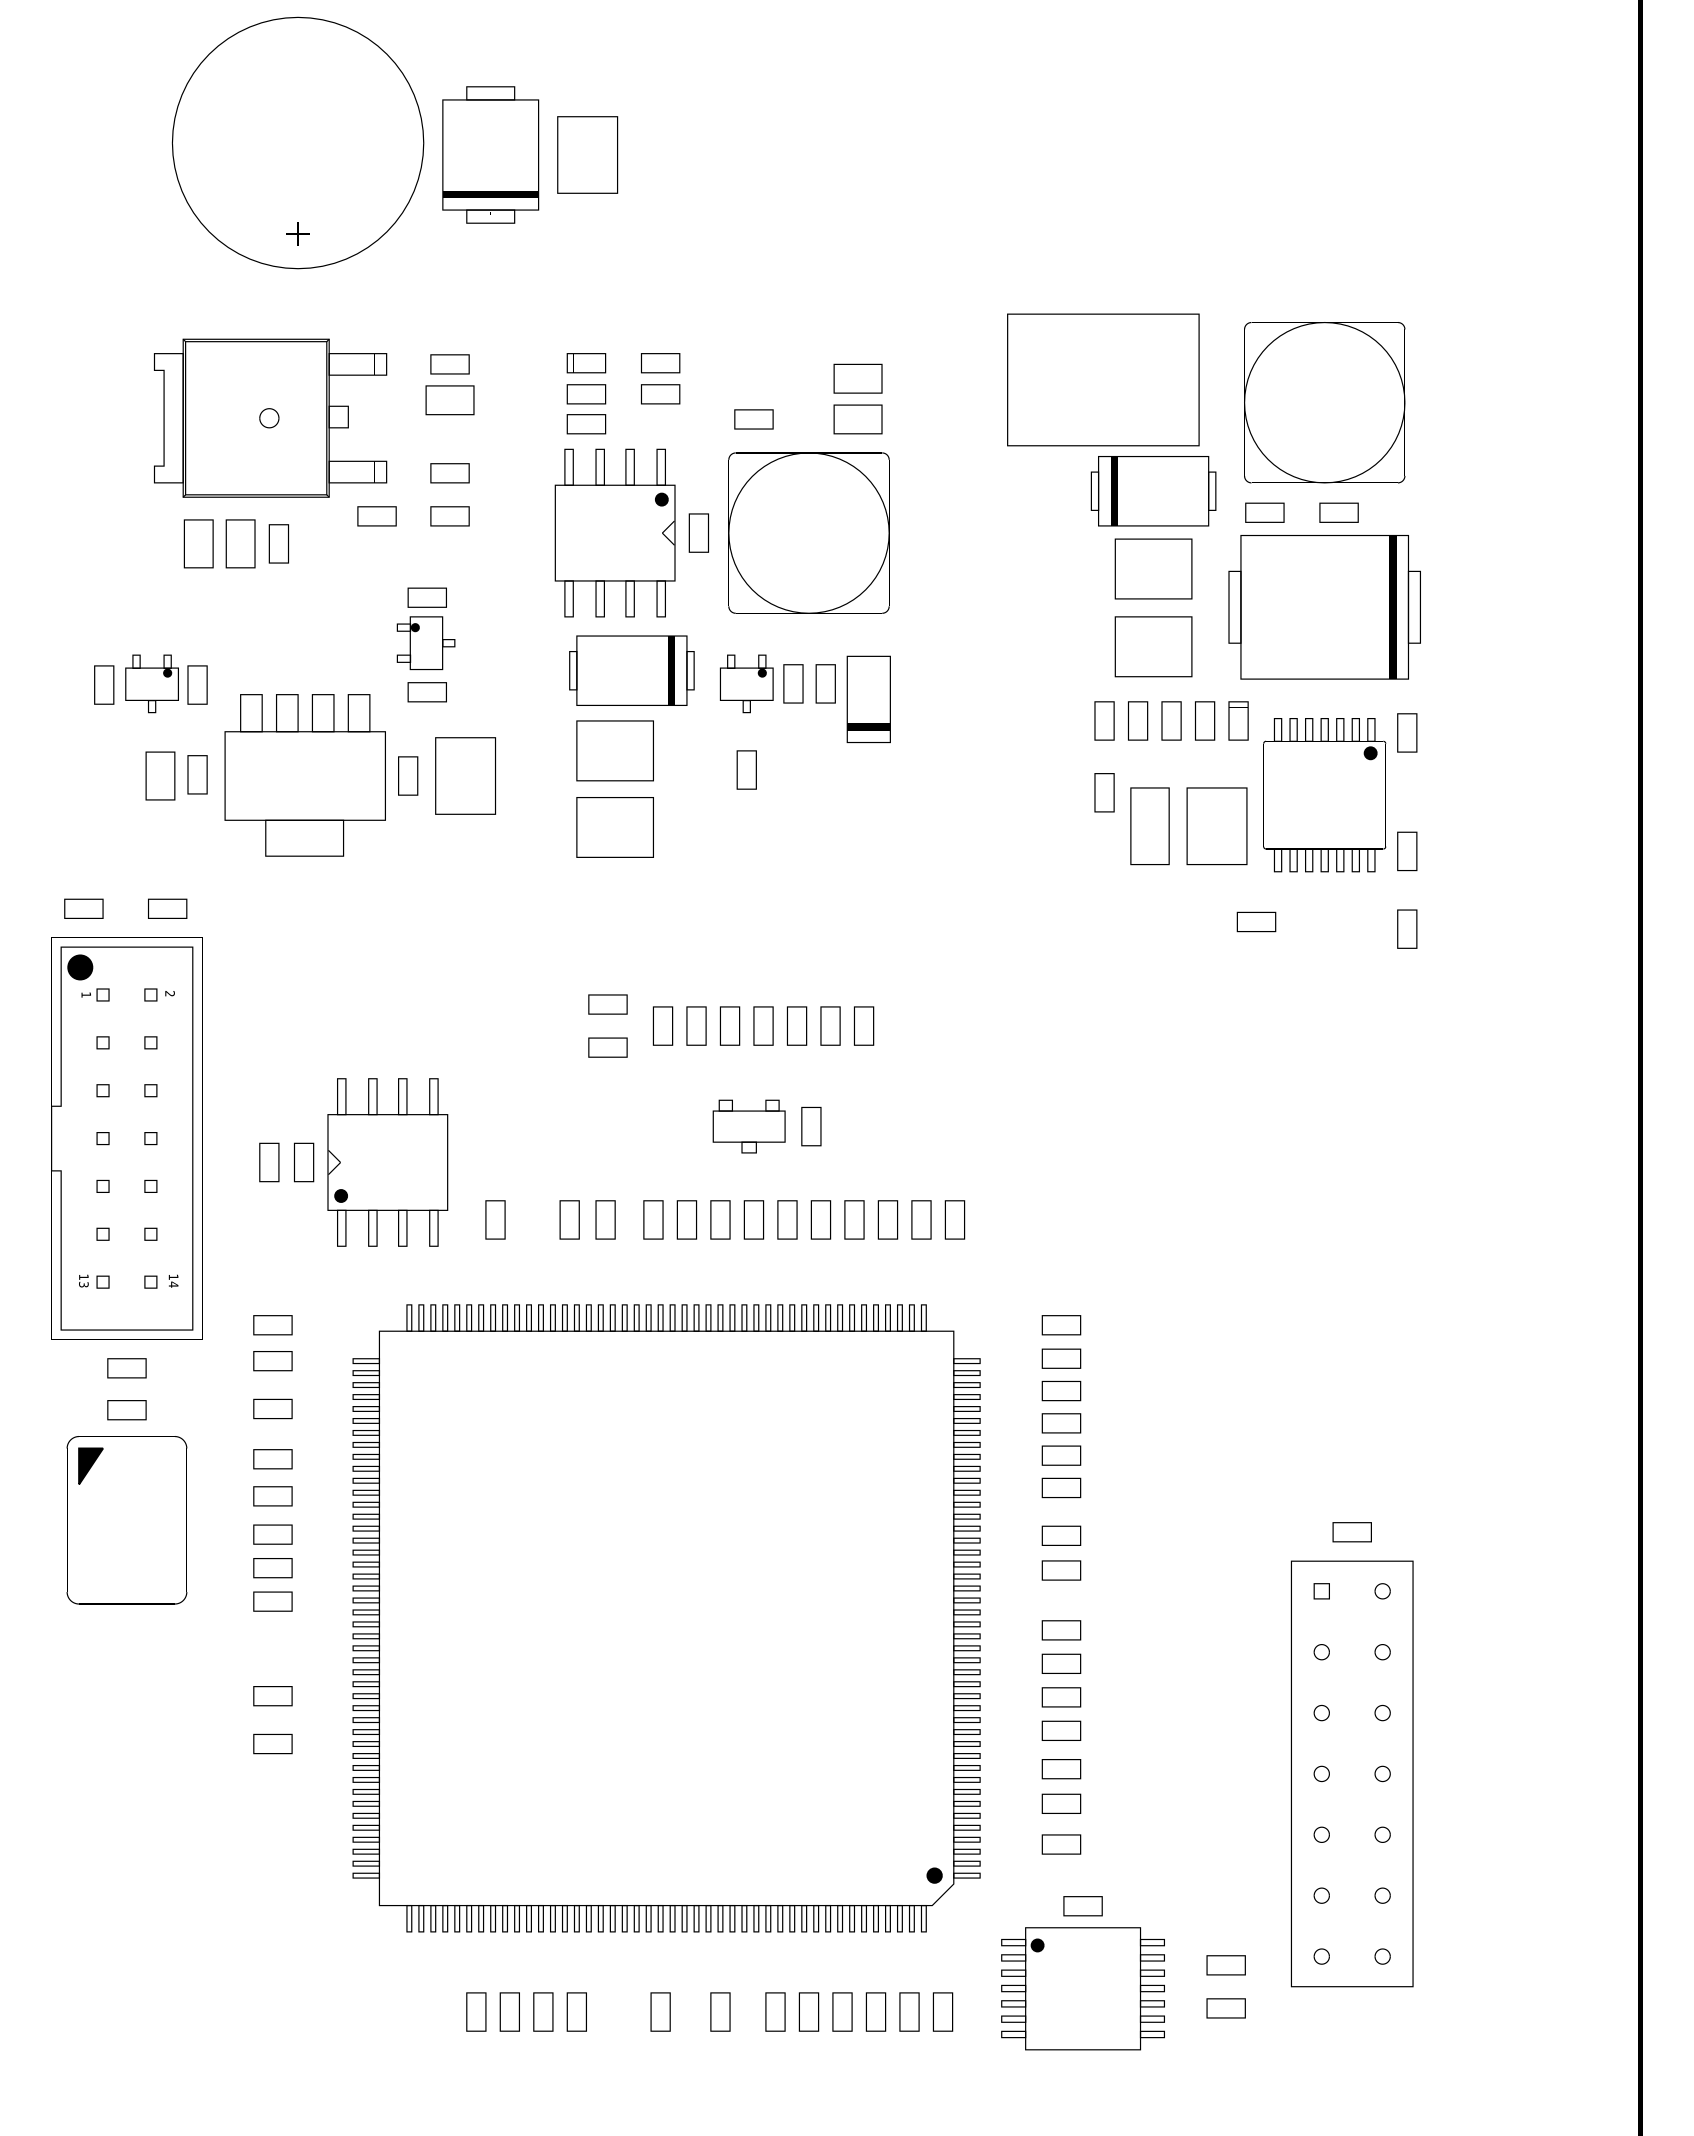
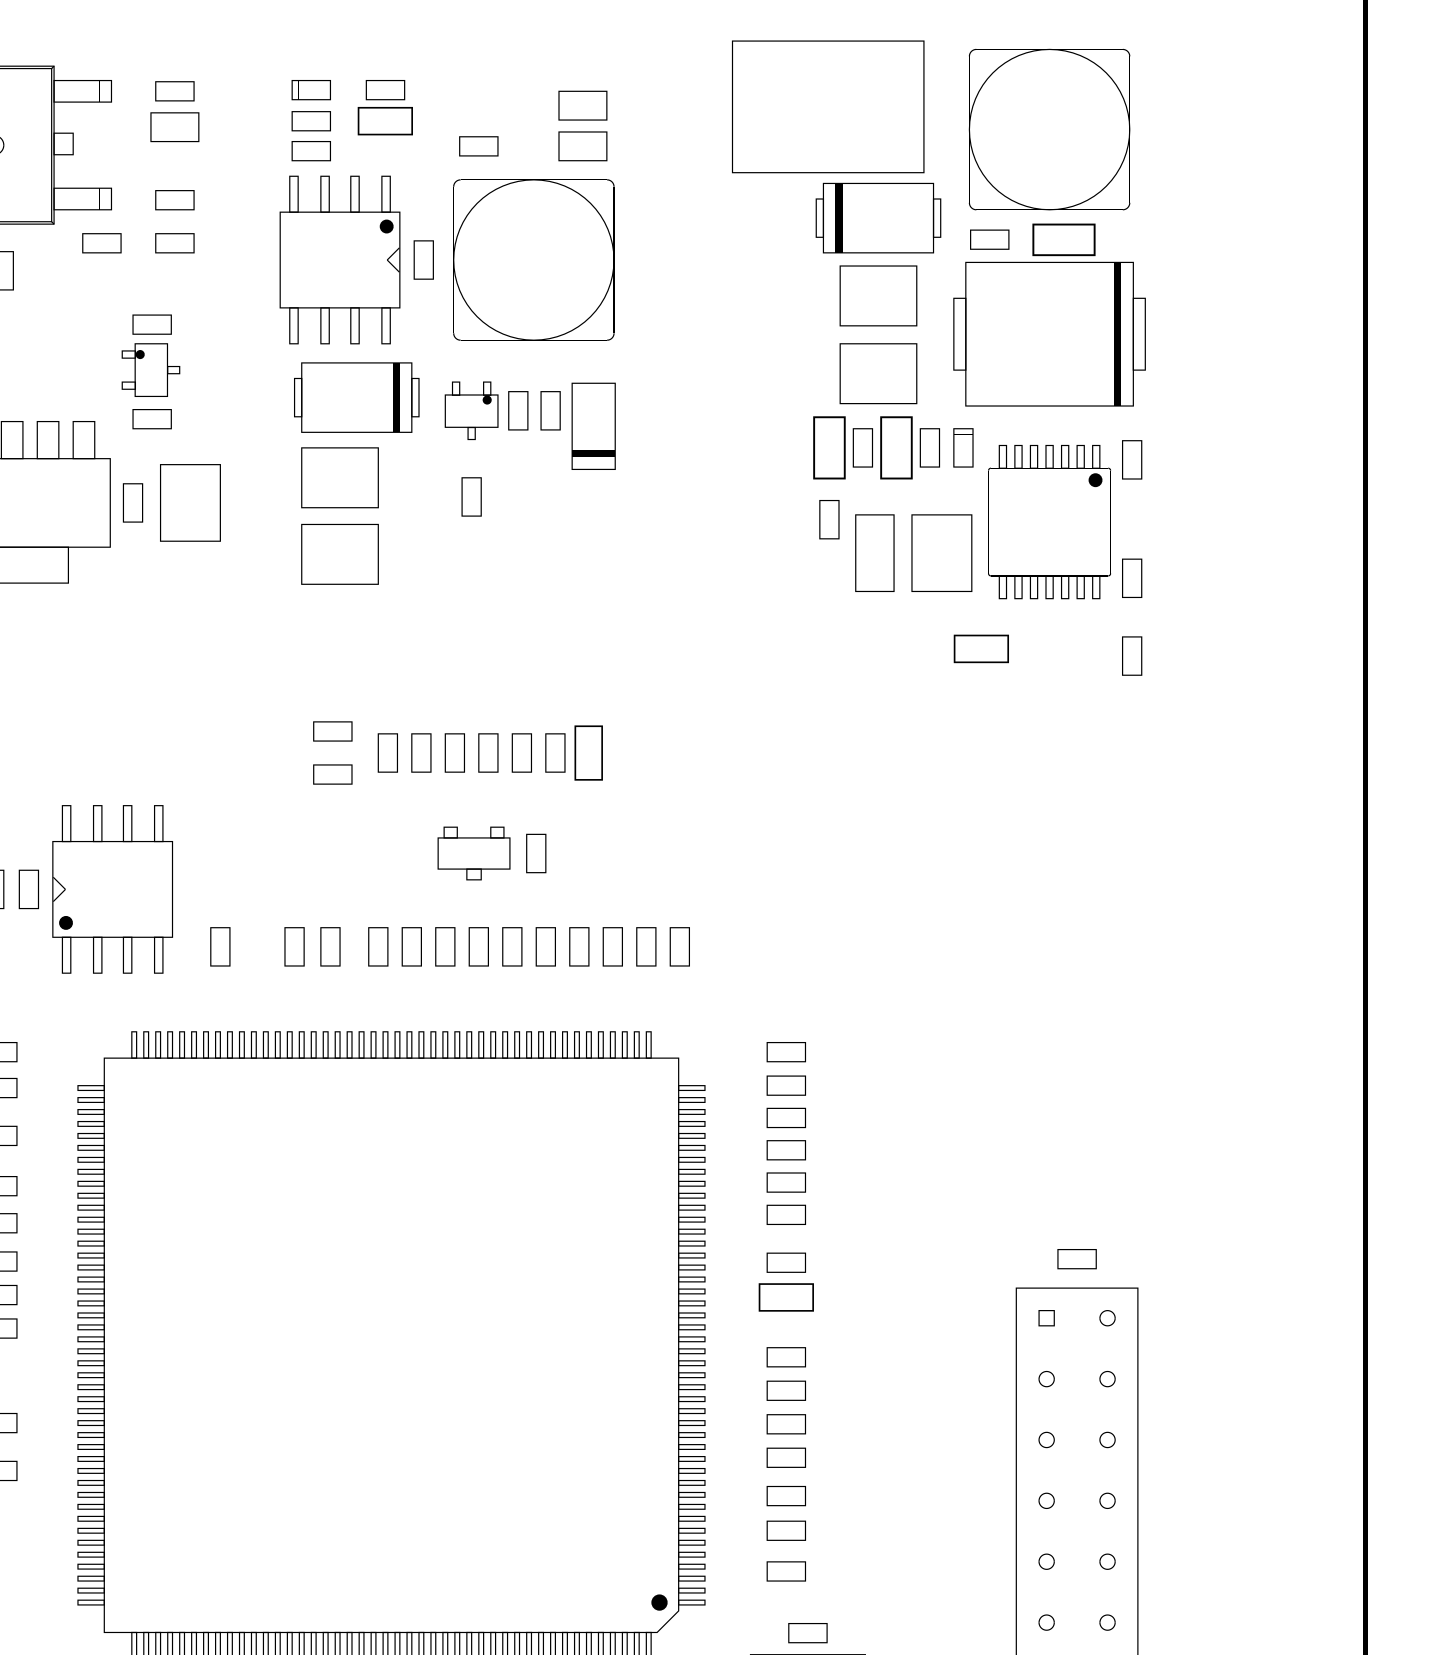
part: (660, 394) -> (385, 121), size x1.4
part: (1338, 512) -> (1063, 239), size x1.6
part: (1104, 720) -> (829, 447), size x1.6
part: (1171, 720) -> (896, 447), size x1.6
part: (1256, 921) -> (981, 648), size x1.4
part: (864, 1025) -> (589, 752), size x1.4
part: (1061, 1570) -> (786, 1297), size x1.4

